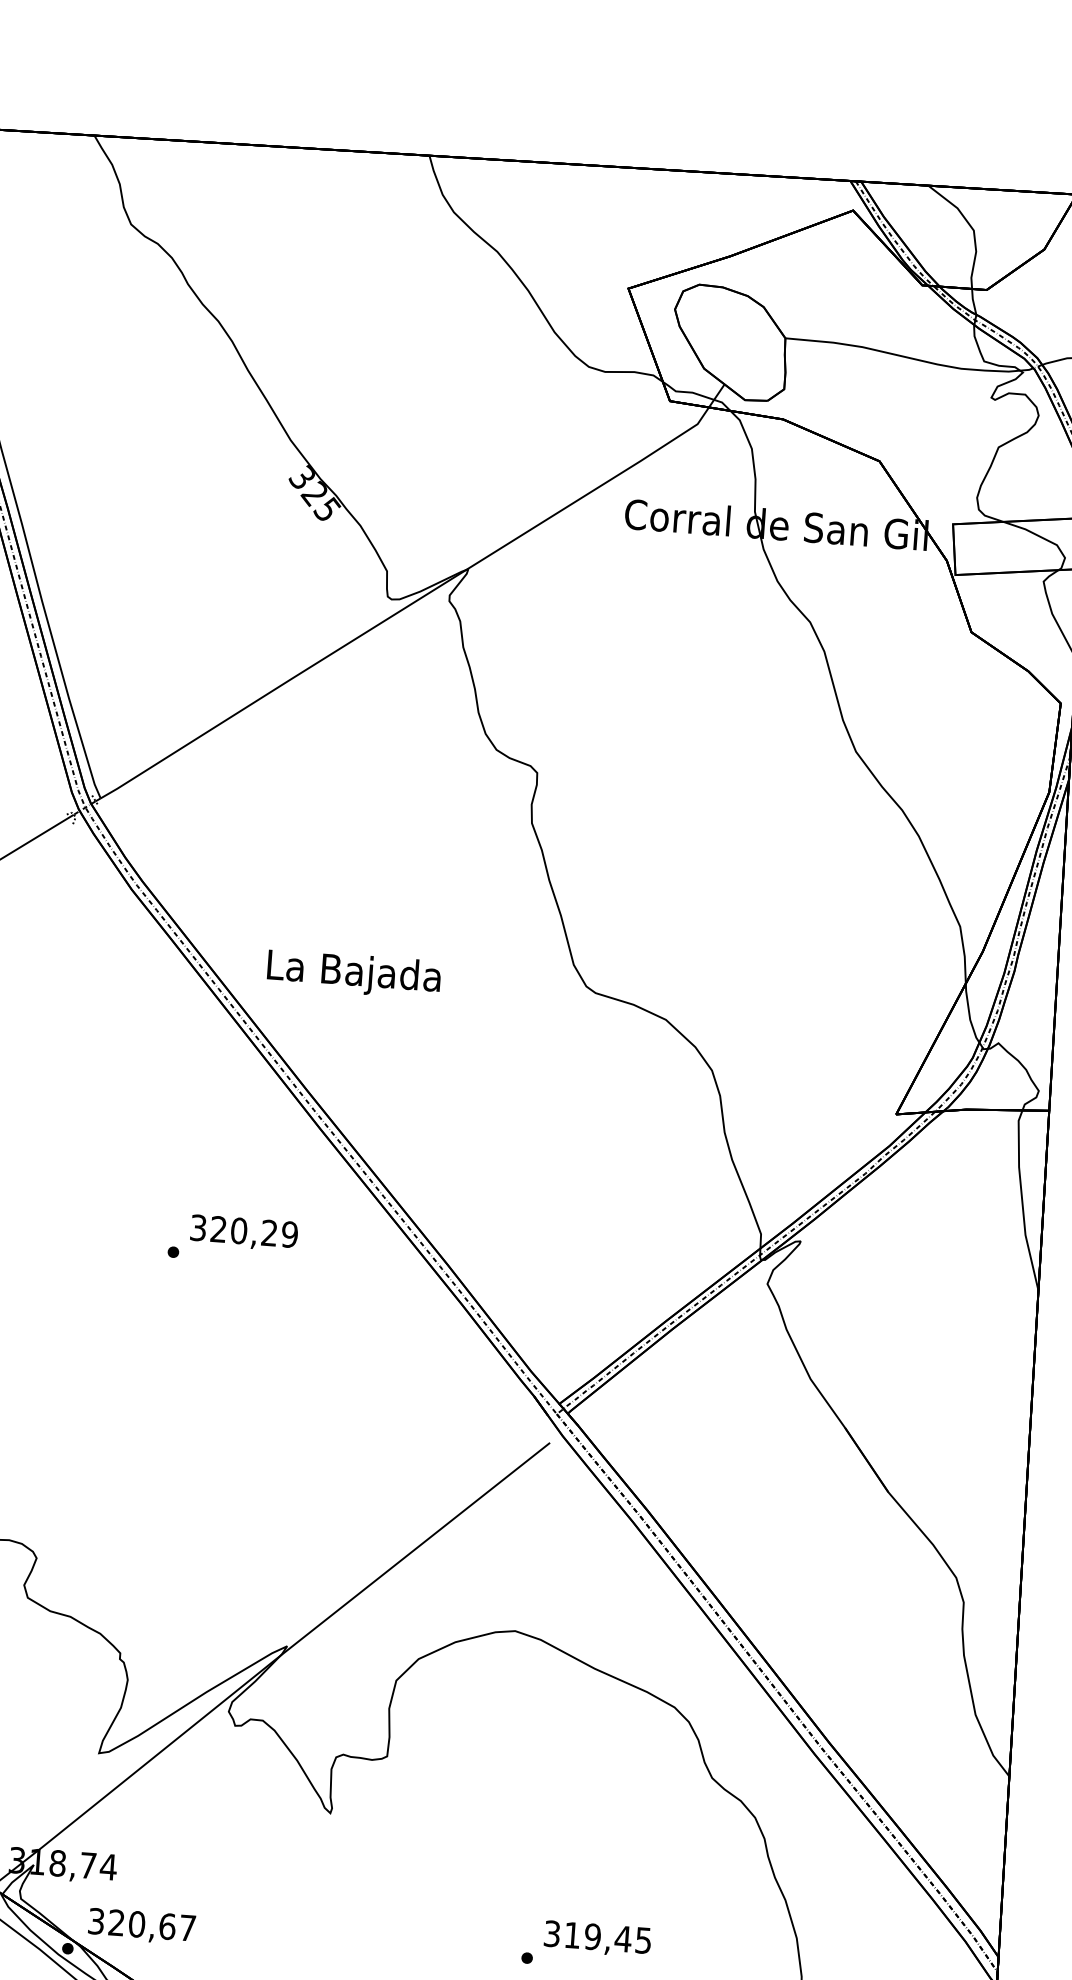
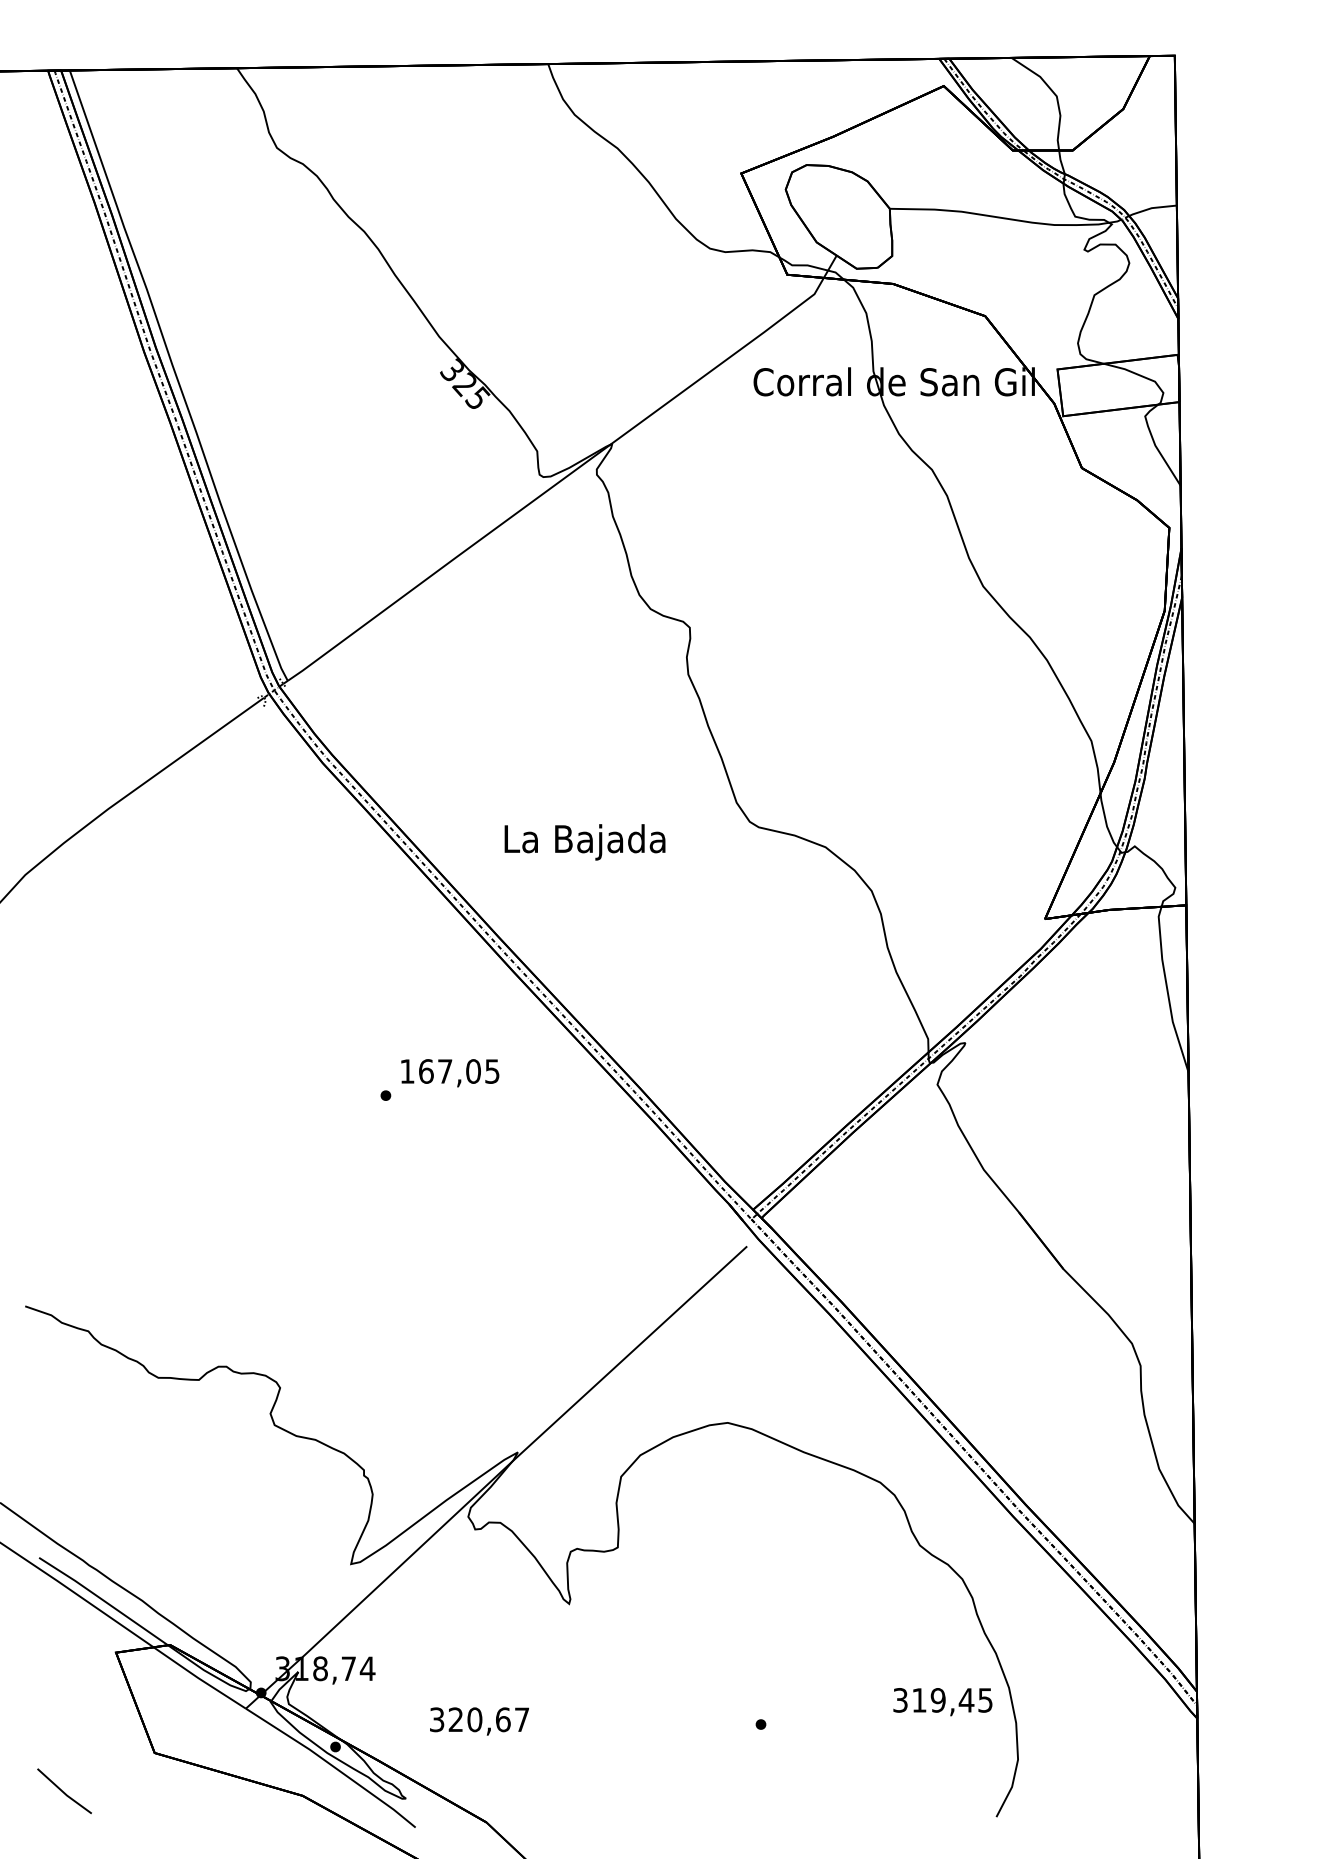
text: (353, 974) -> (584, 842), moved
text: (243, 1231) -> (449, 1071), 320,29 -> 167,05
text: (141, 1926) -> (479, 1721), moved
text: (597, 1939) -> (942, 1702), moved

